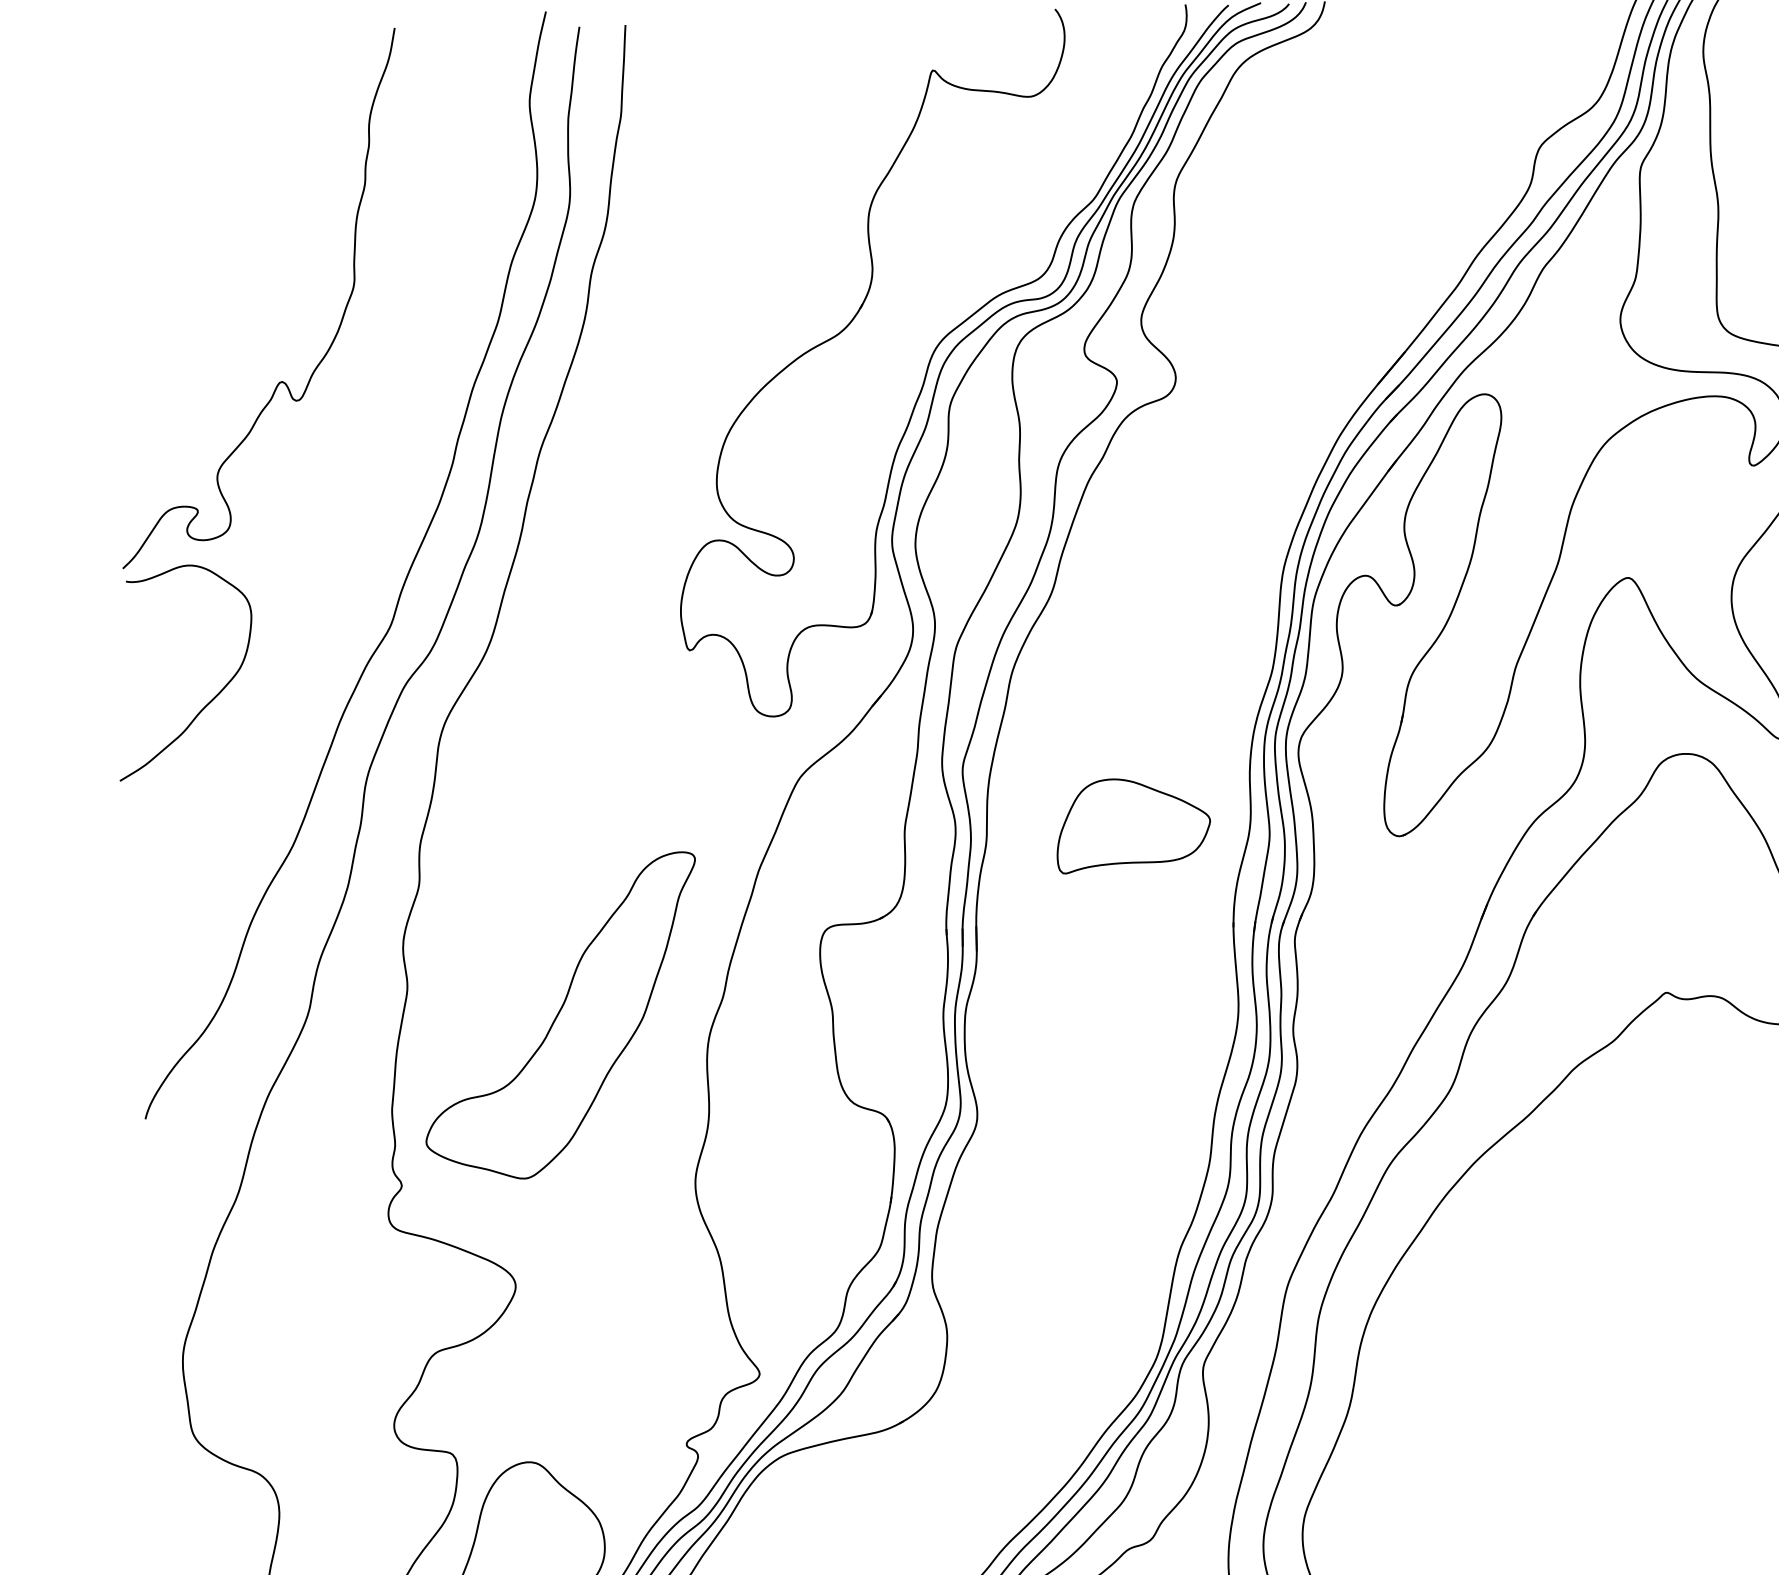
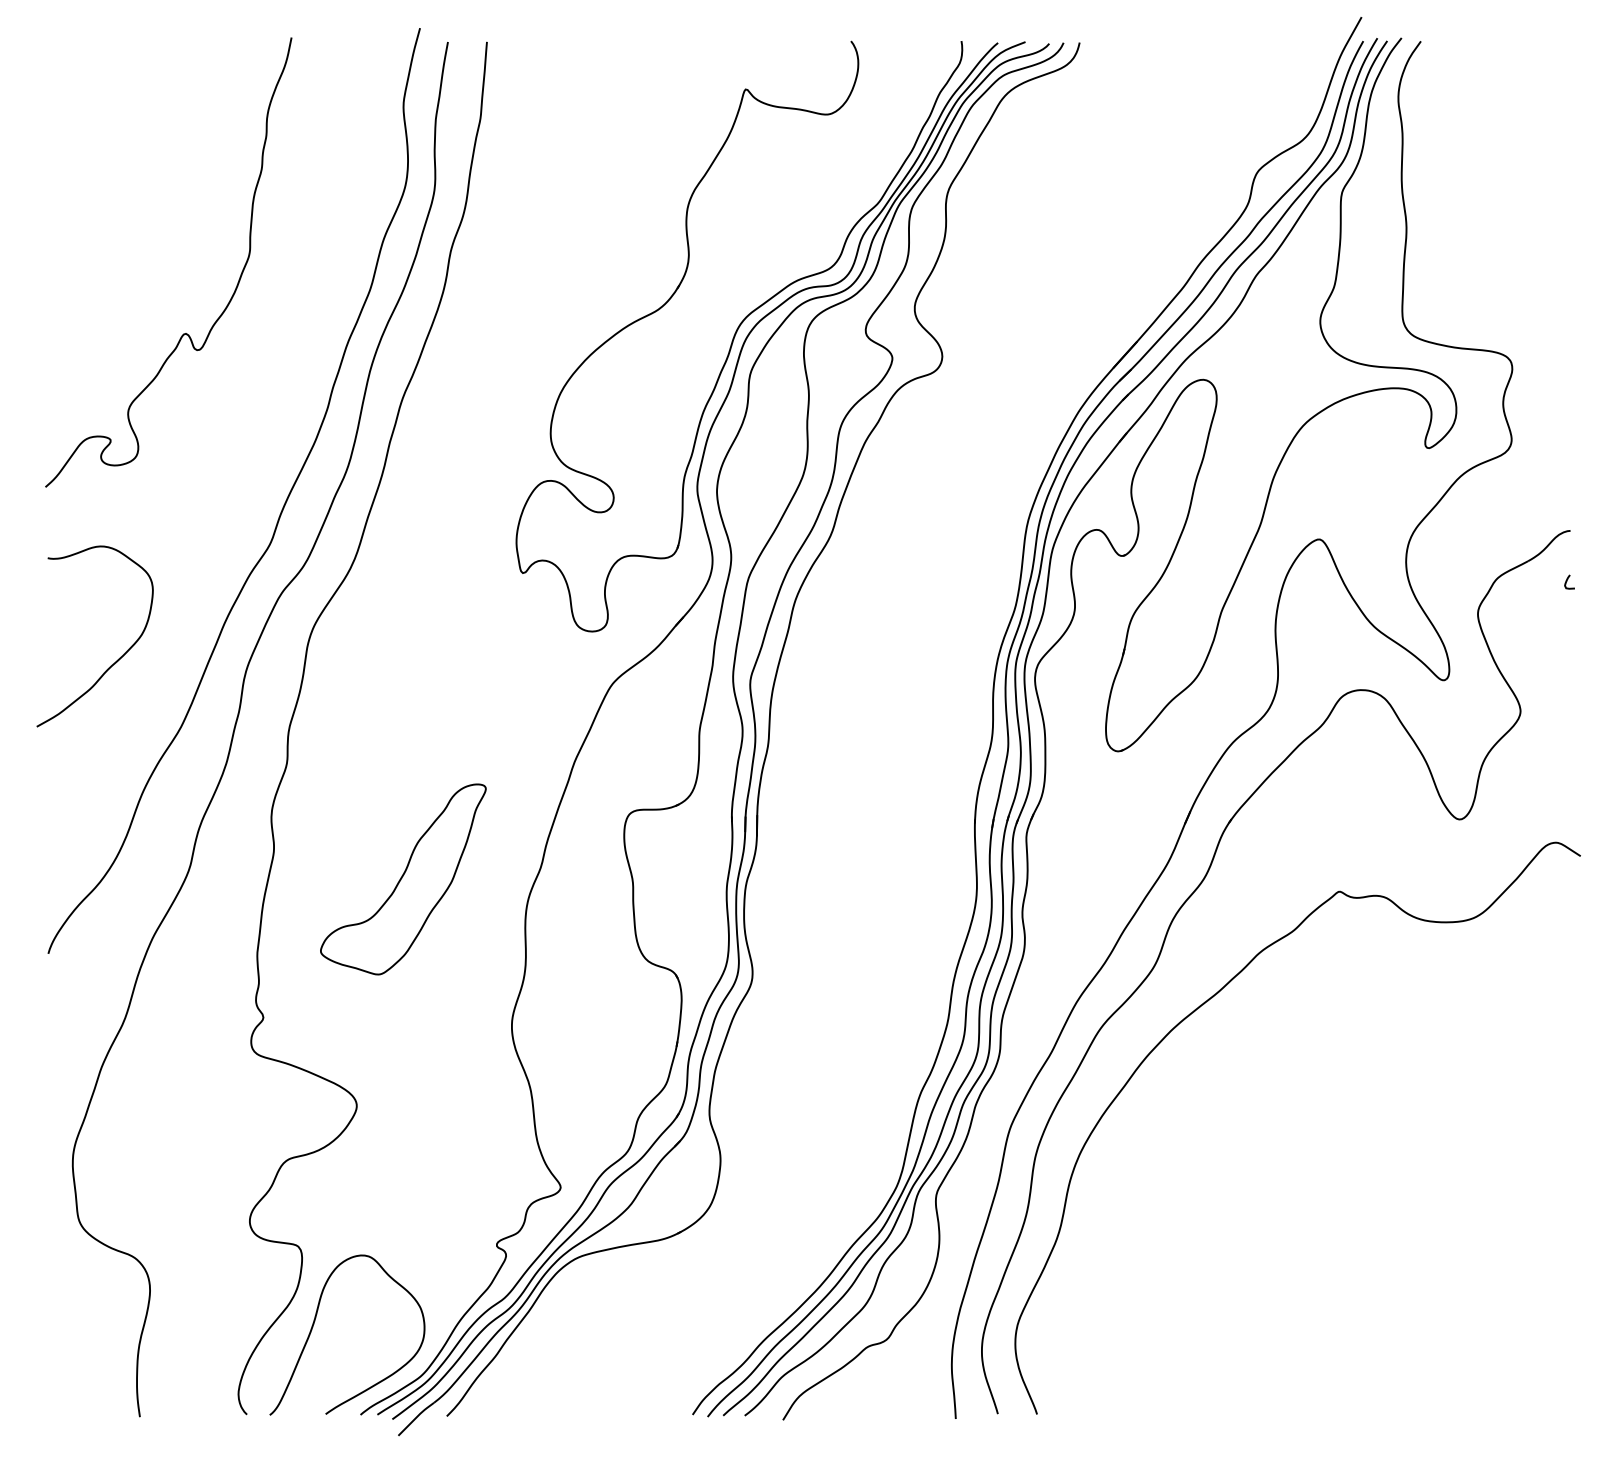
curve: (212, 698) -> (117, 659), moved
part: (1133, 824) -> (893, 733), removed
part: (561, 1016) -> (403, 879), size x0.7

